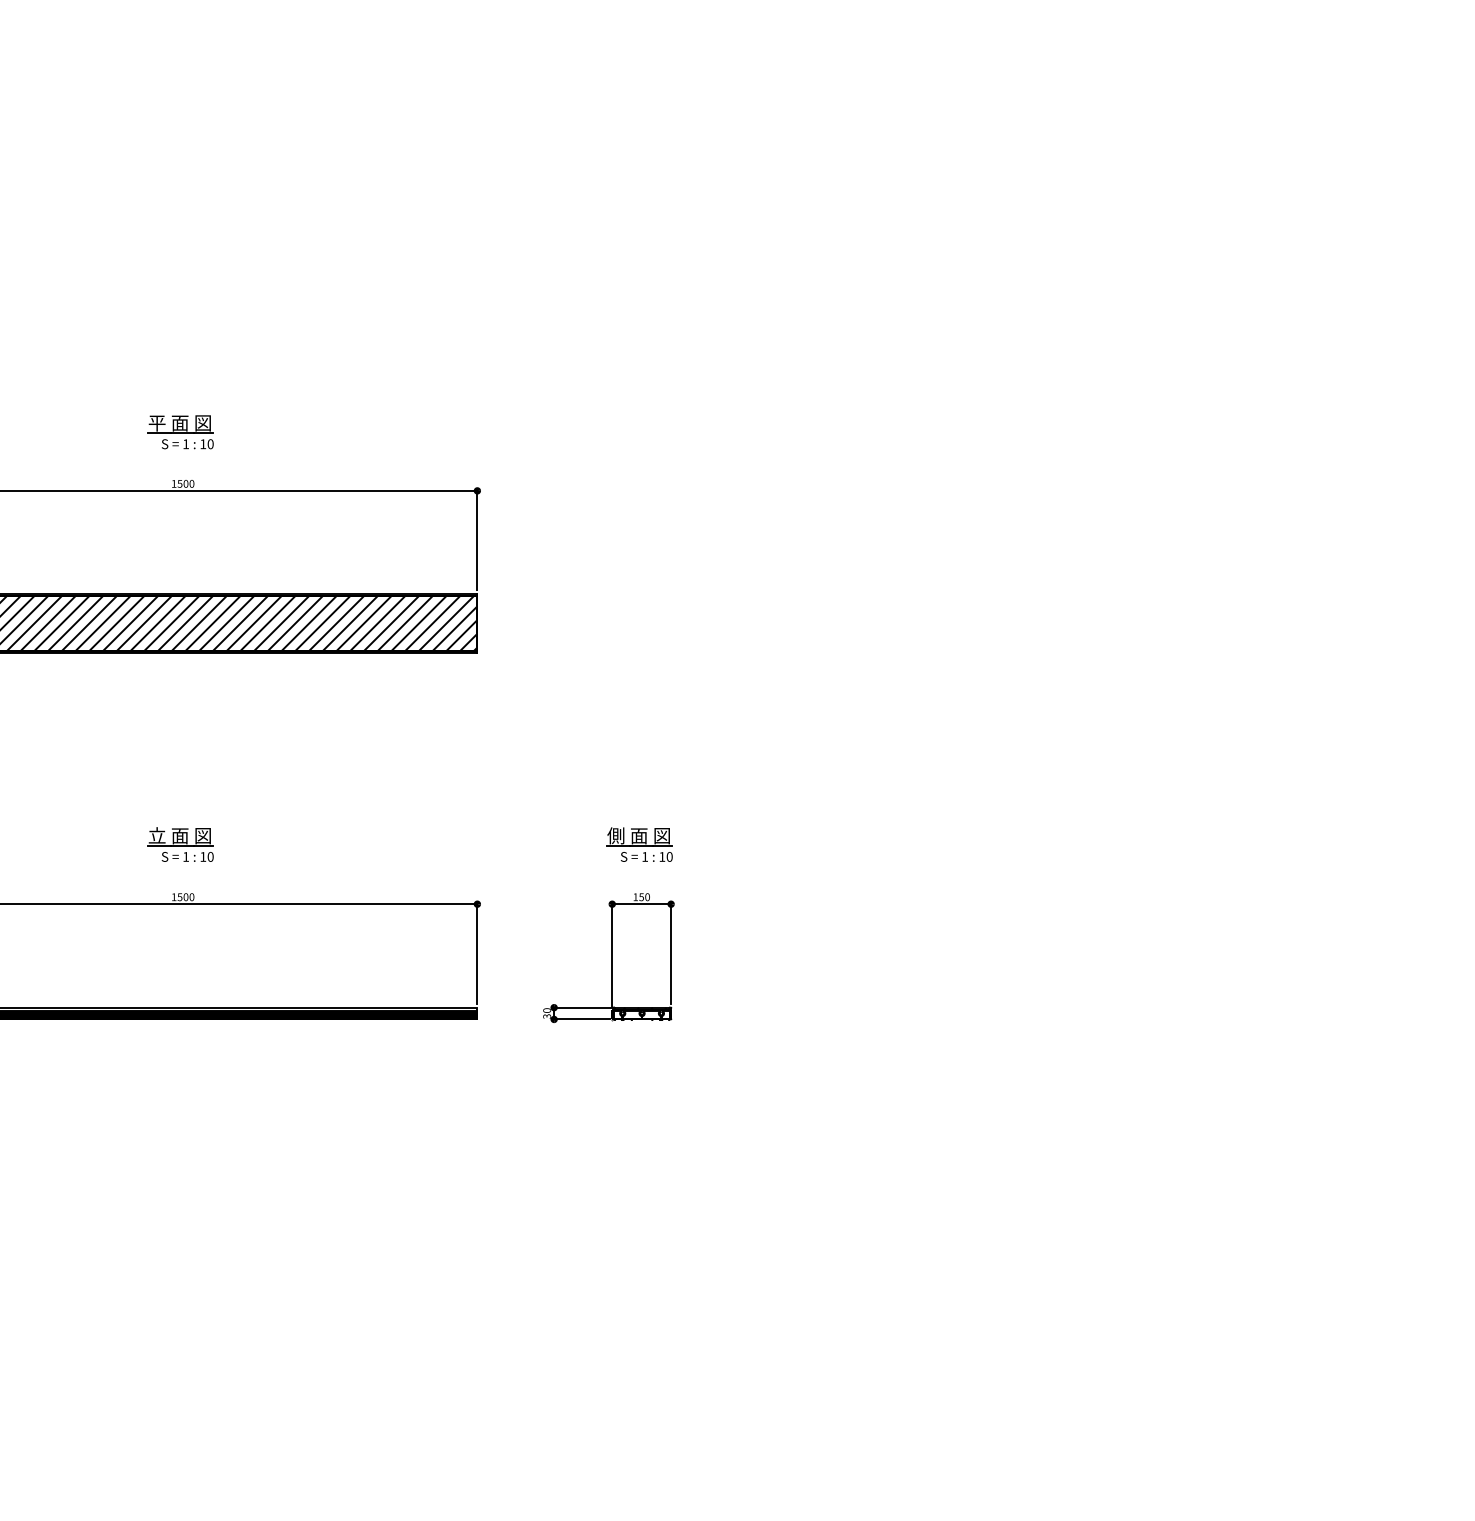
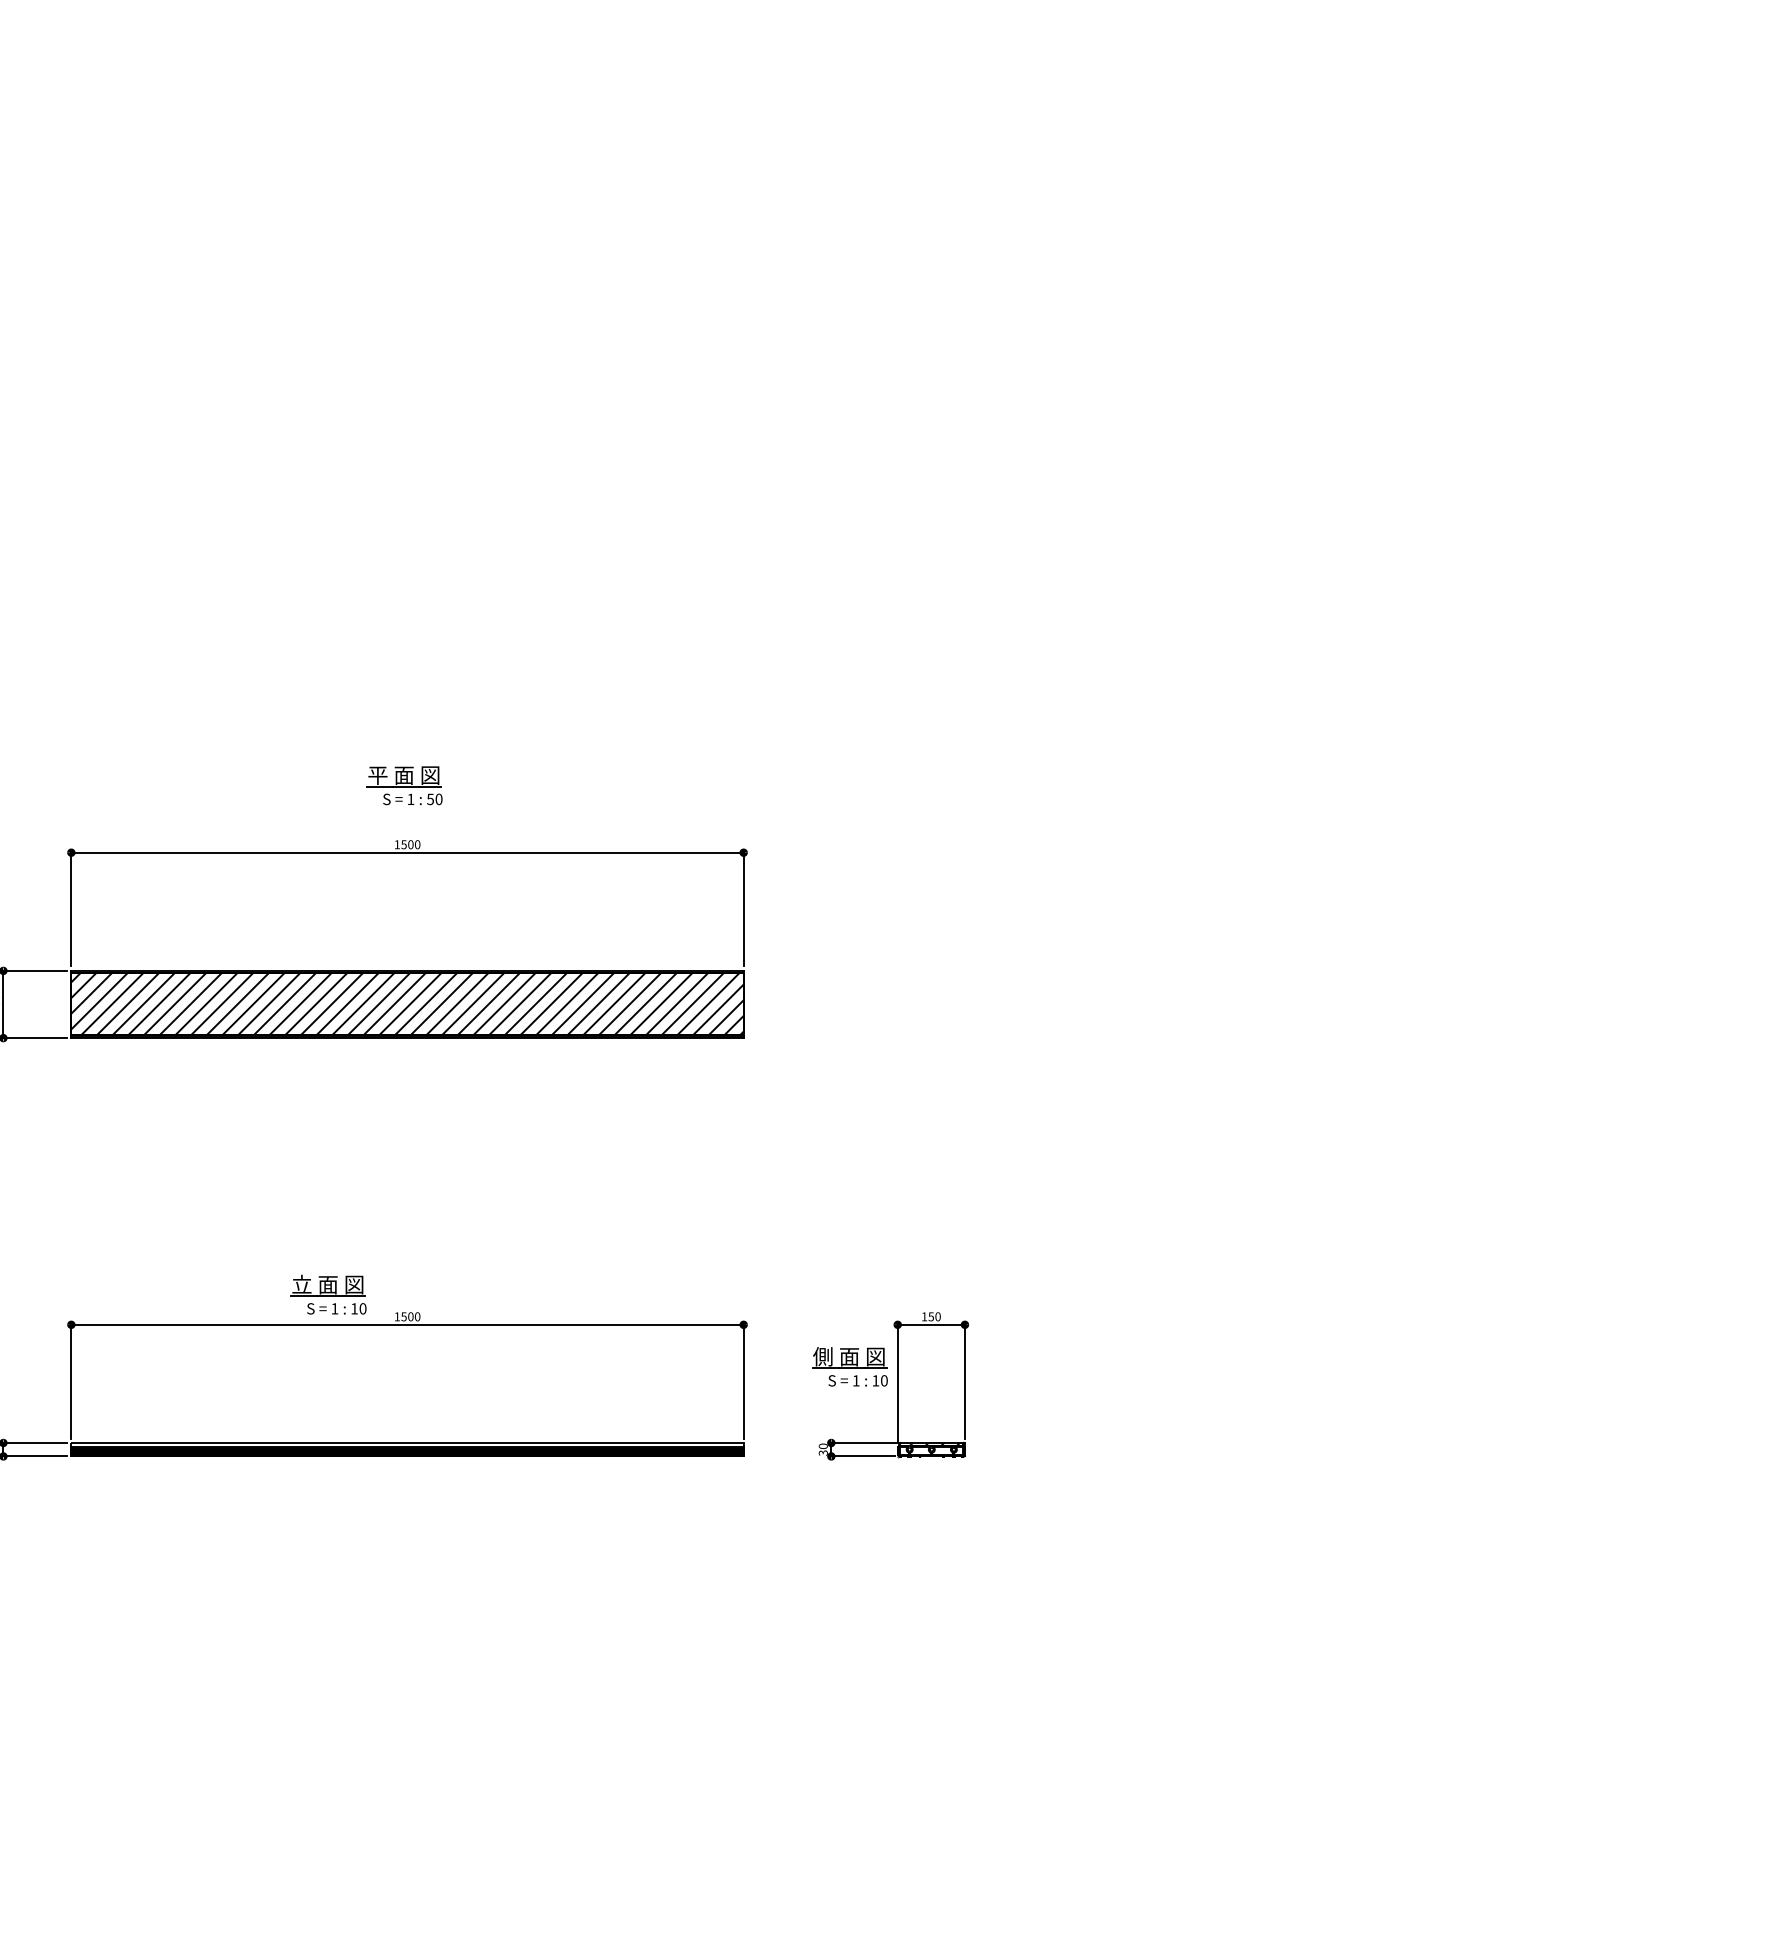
text: (203, 444) -> (430, 799), 10 -> 50
part: (180, 844) -> (328, 1294), moved
part: (639, 844) -> (849, 1366), moved

